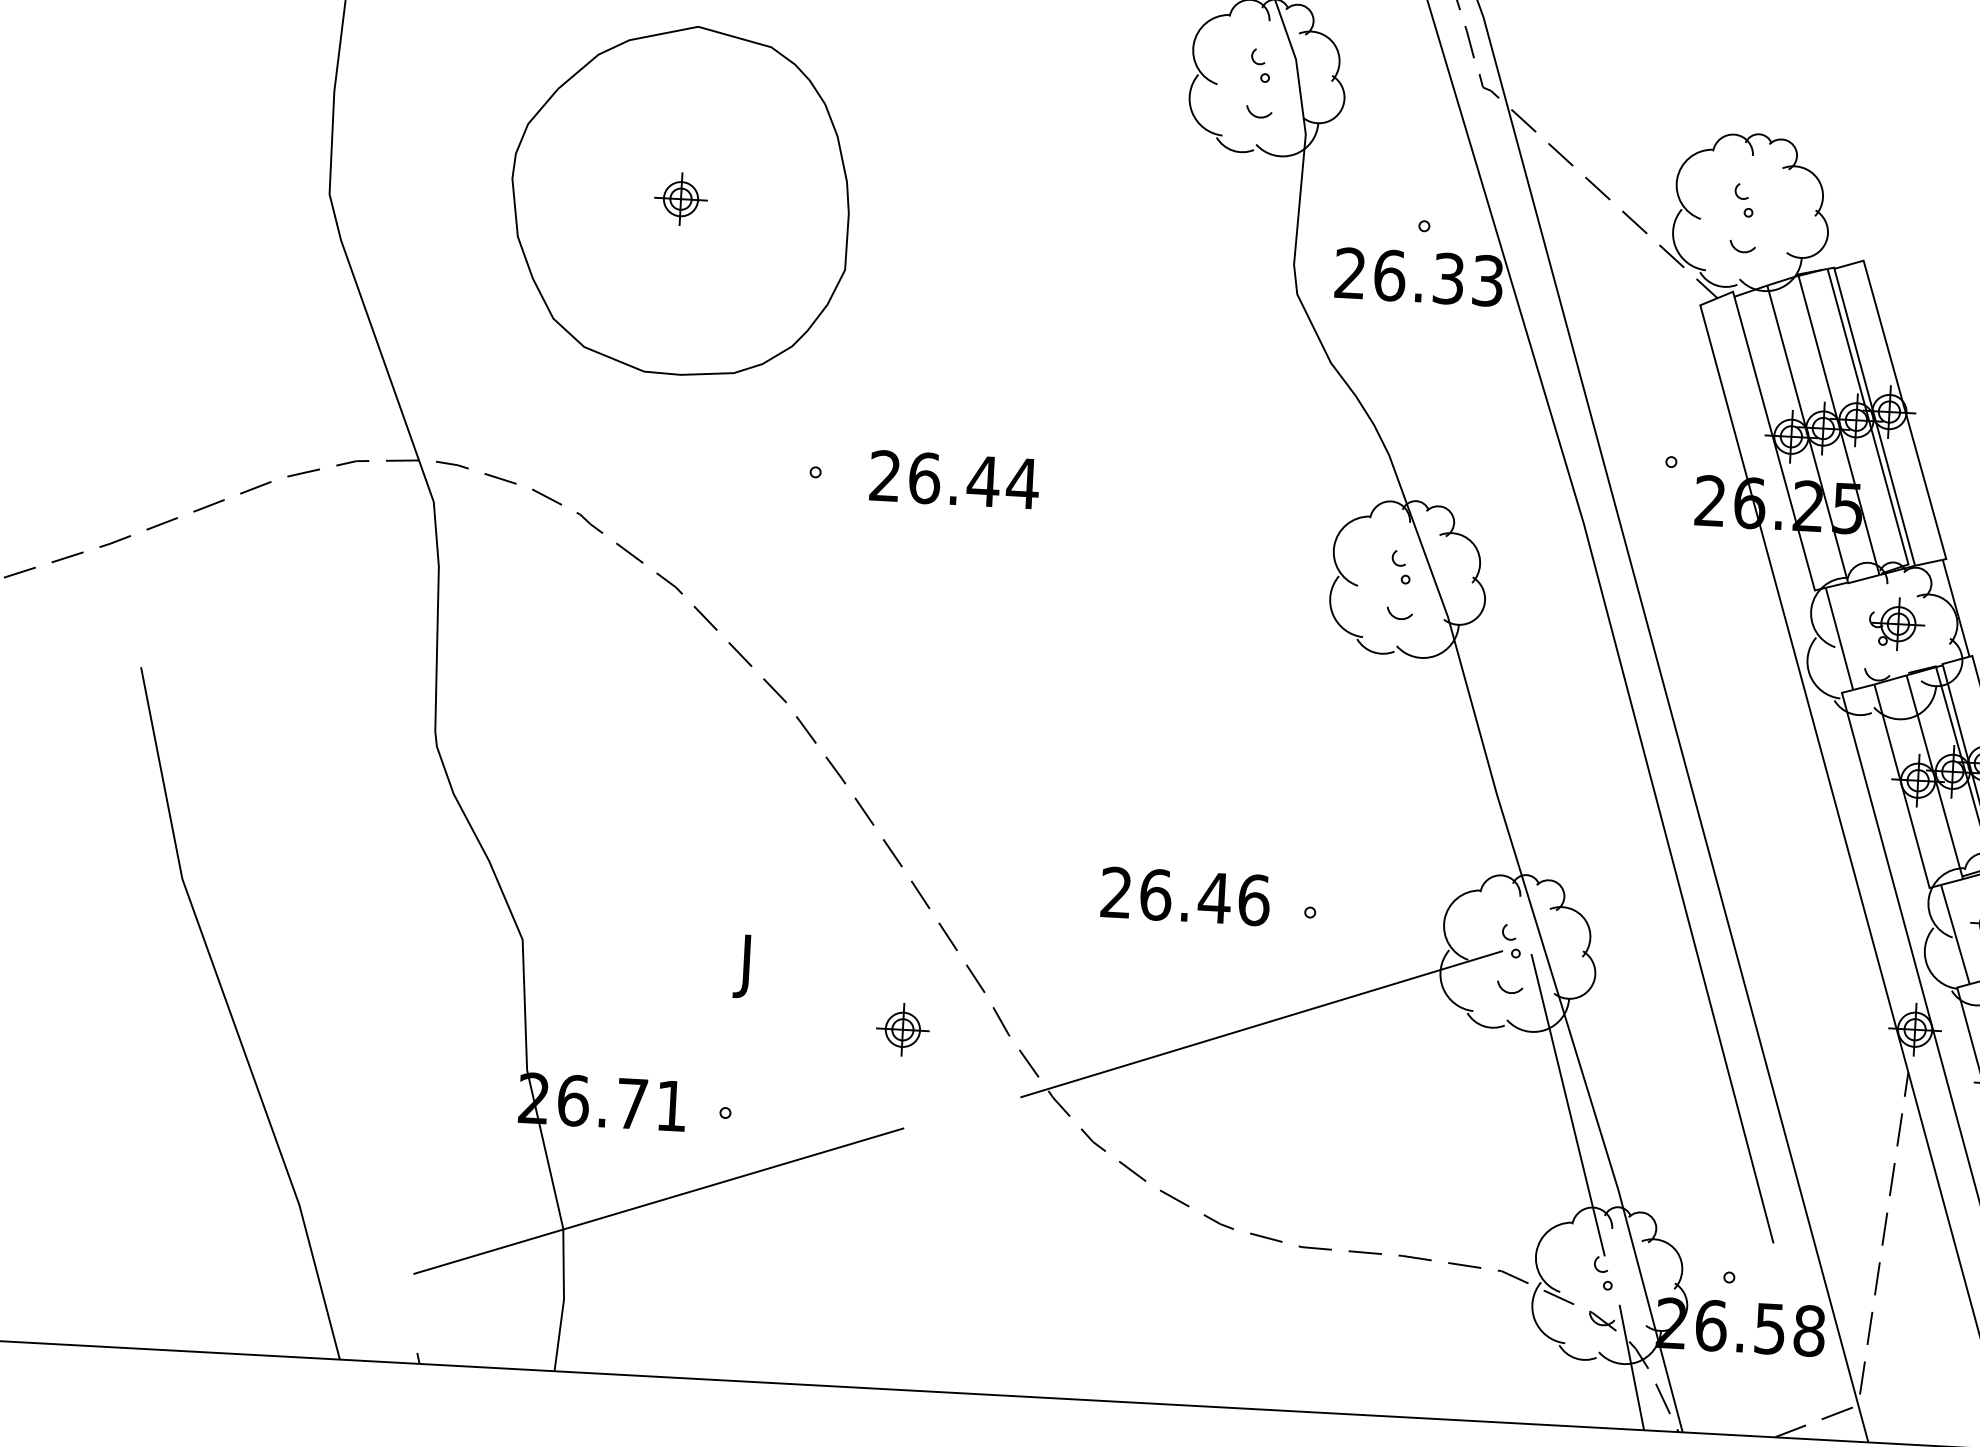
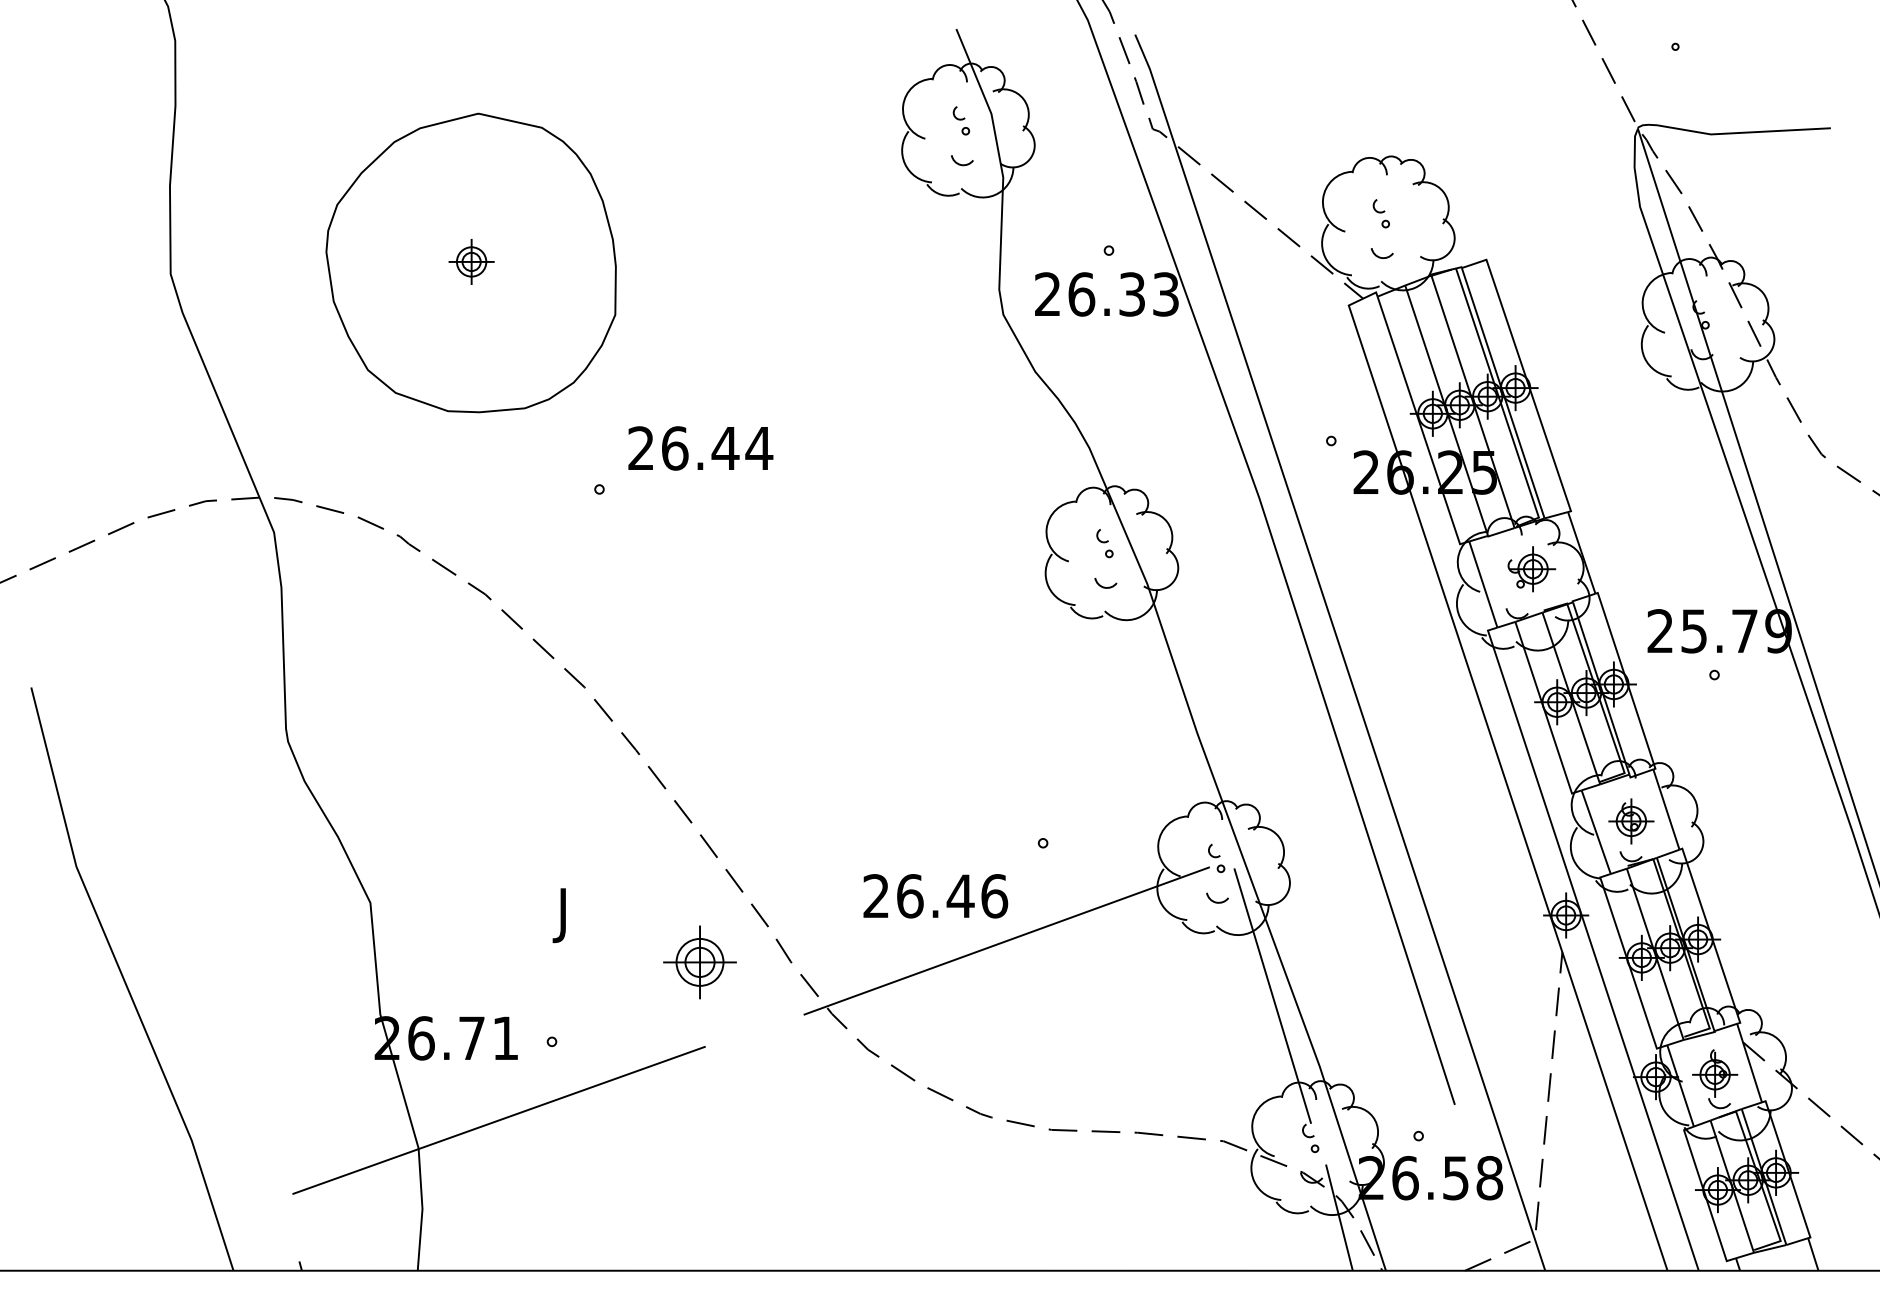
text: (954, 479) -> (700, 448), moved
text: (1185, 896) -> (935, 896), moved
part: (902, 1029) -> (699, 962), size x1.6

